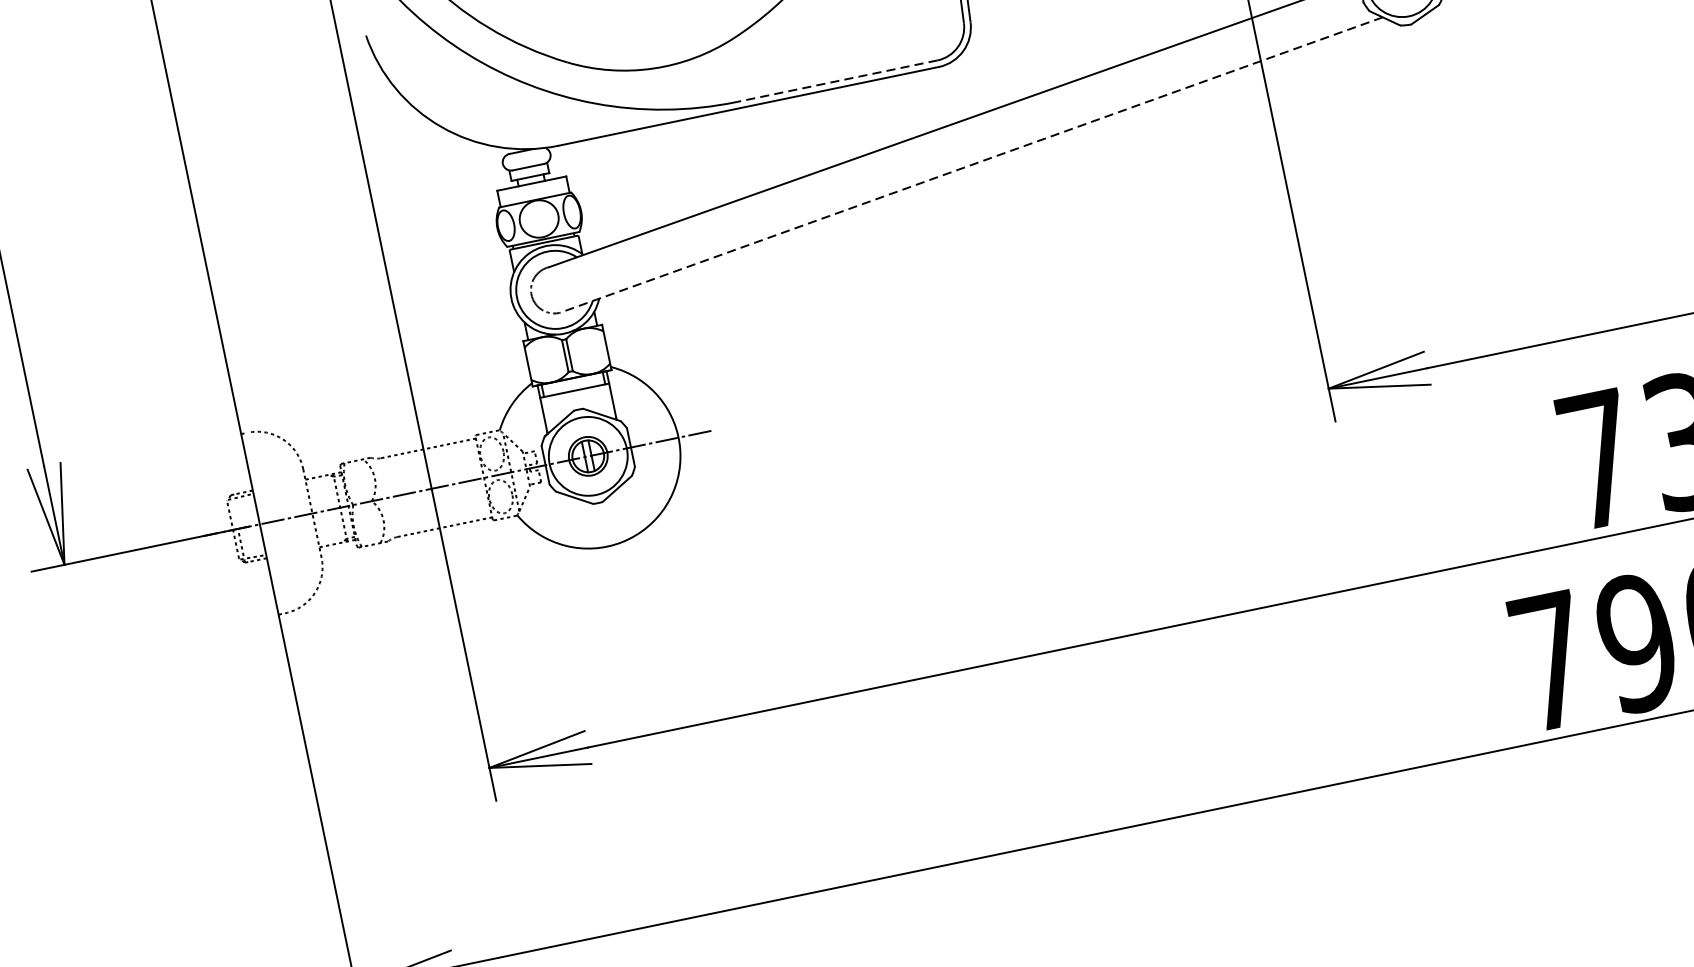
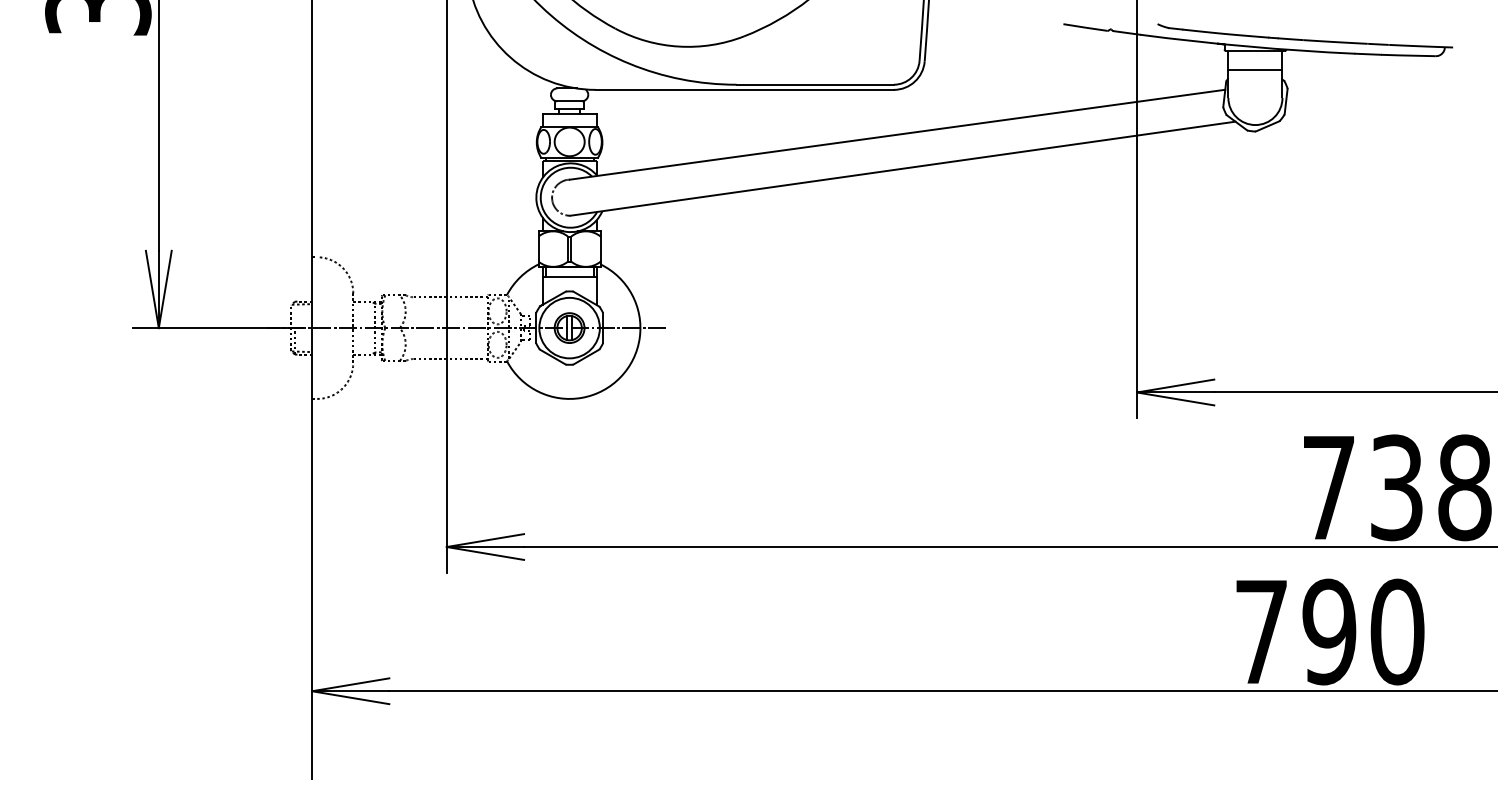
line: (837, 80) -> (815, 84), dashed -> solid
line: (970, 164) -> (902, 168), dashed -> solid

